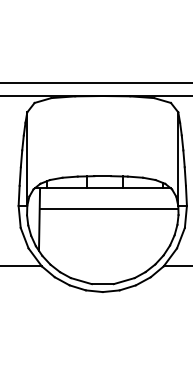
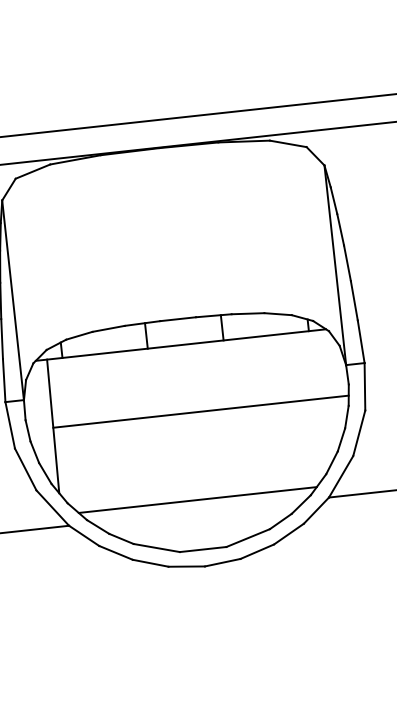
line: (108, 209) -> (200, 412), moved
line: (102, 260) -> (197, 499), added

